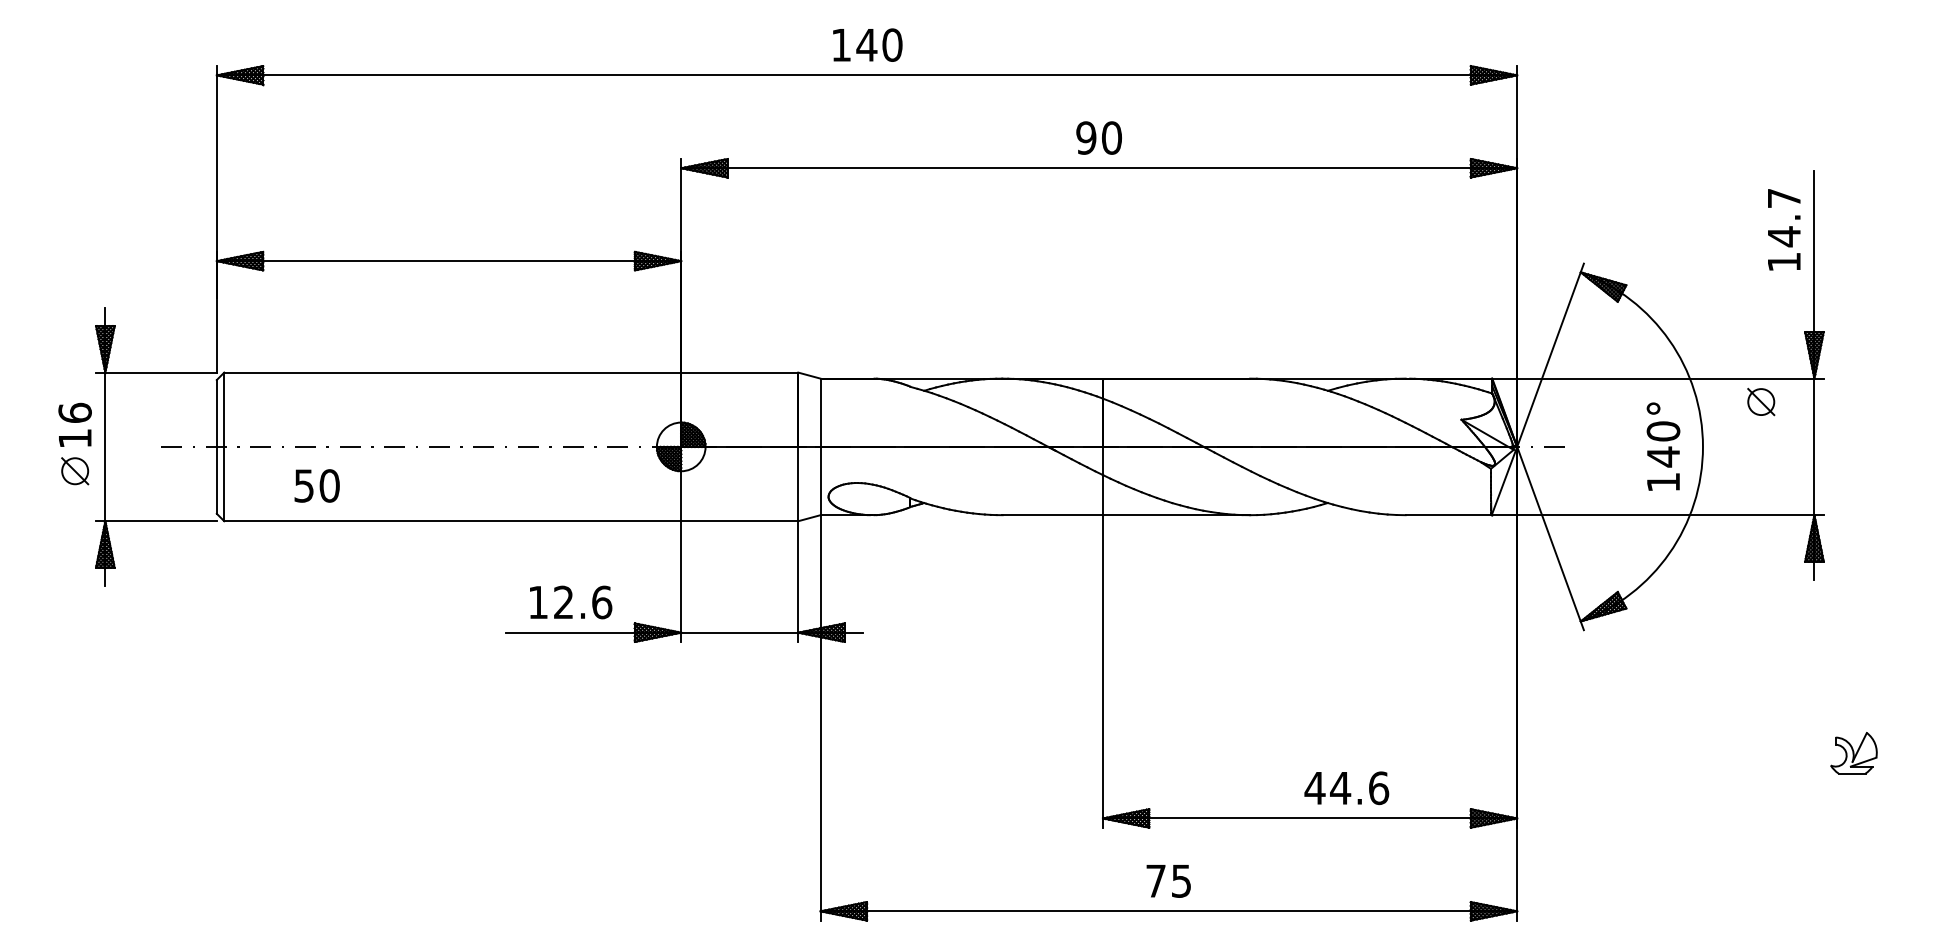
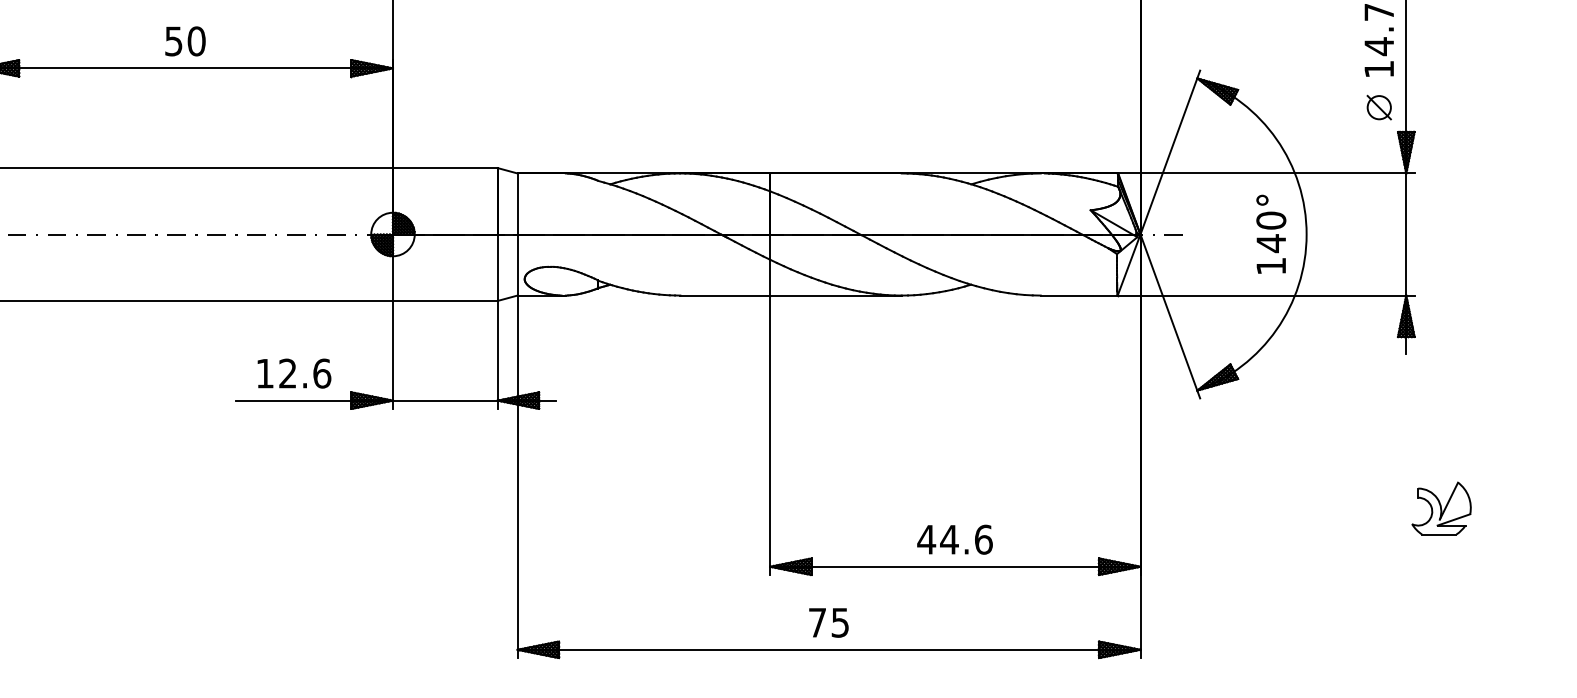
part: (1761, 401) -> (1379, 107), moved
text: (316, 485) -> (184, 41), moved
part: (1853, 752) -> (1441, 507), size x1.43
text: (1346, 788) -> (954, 539), moved

